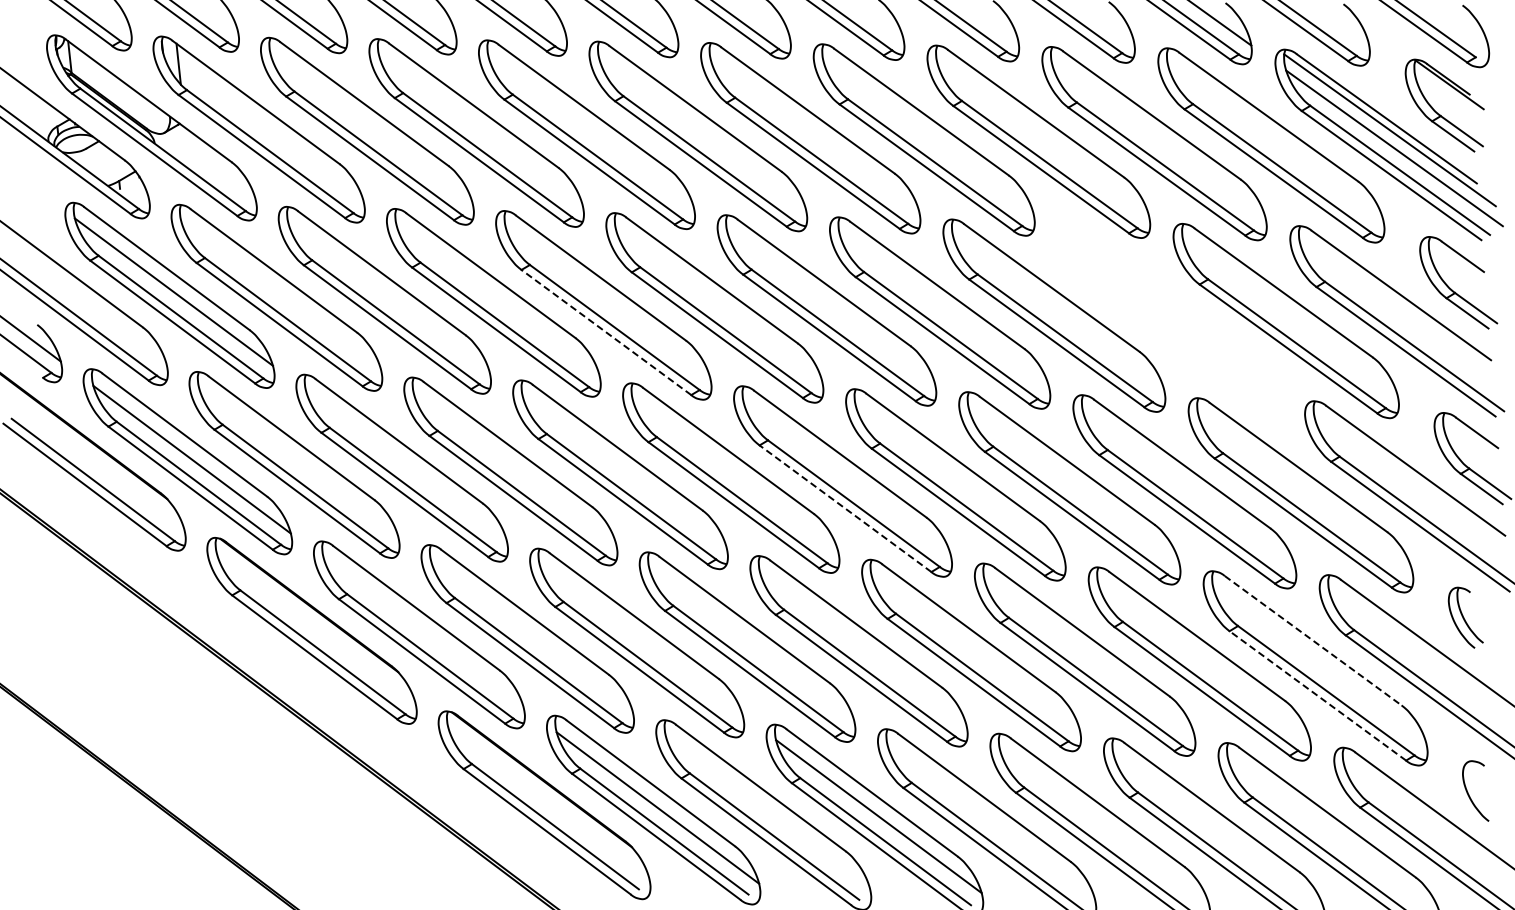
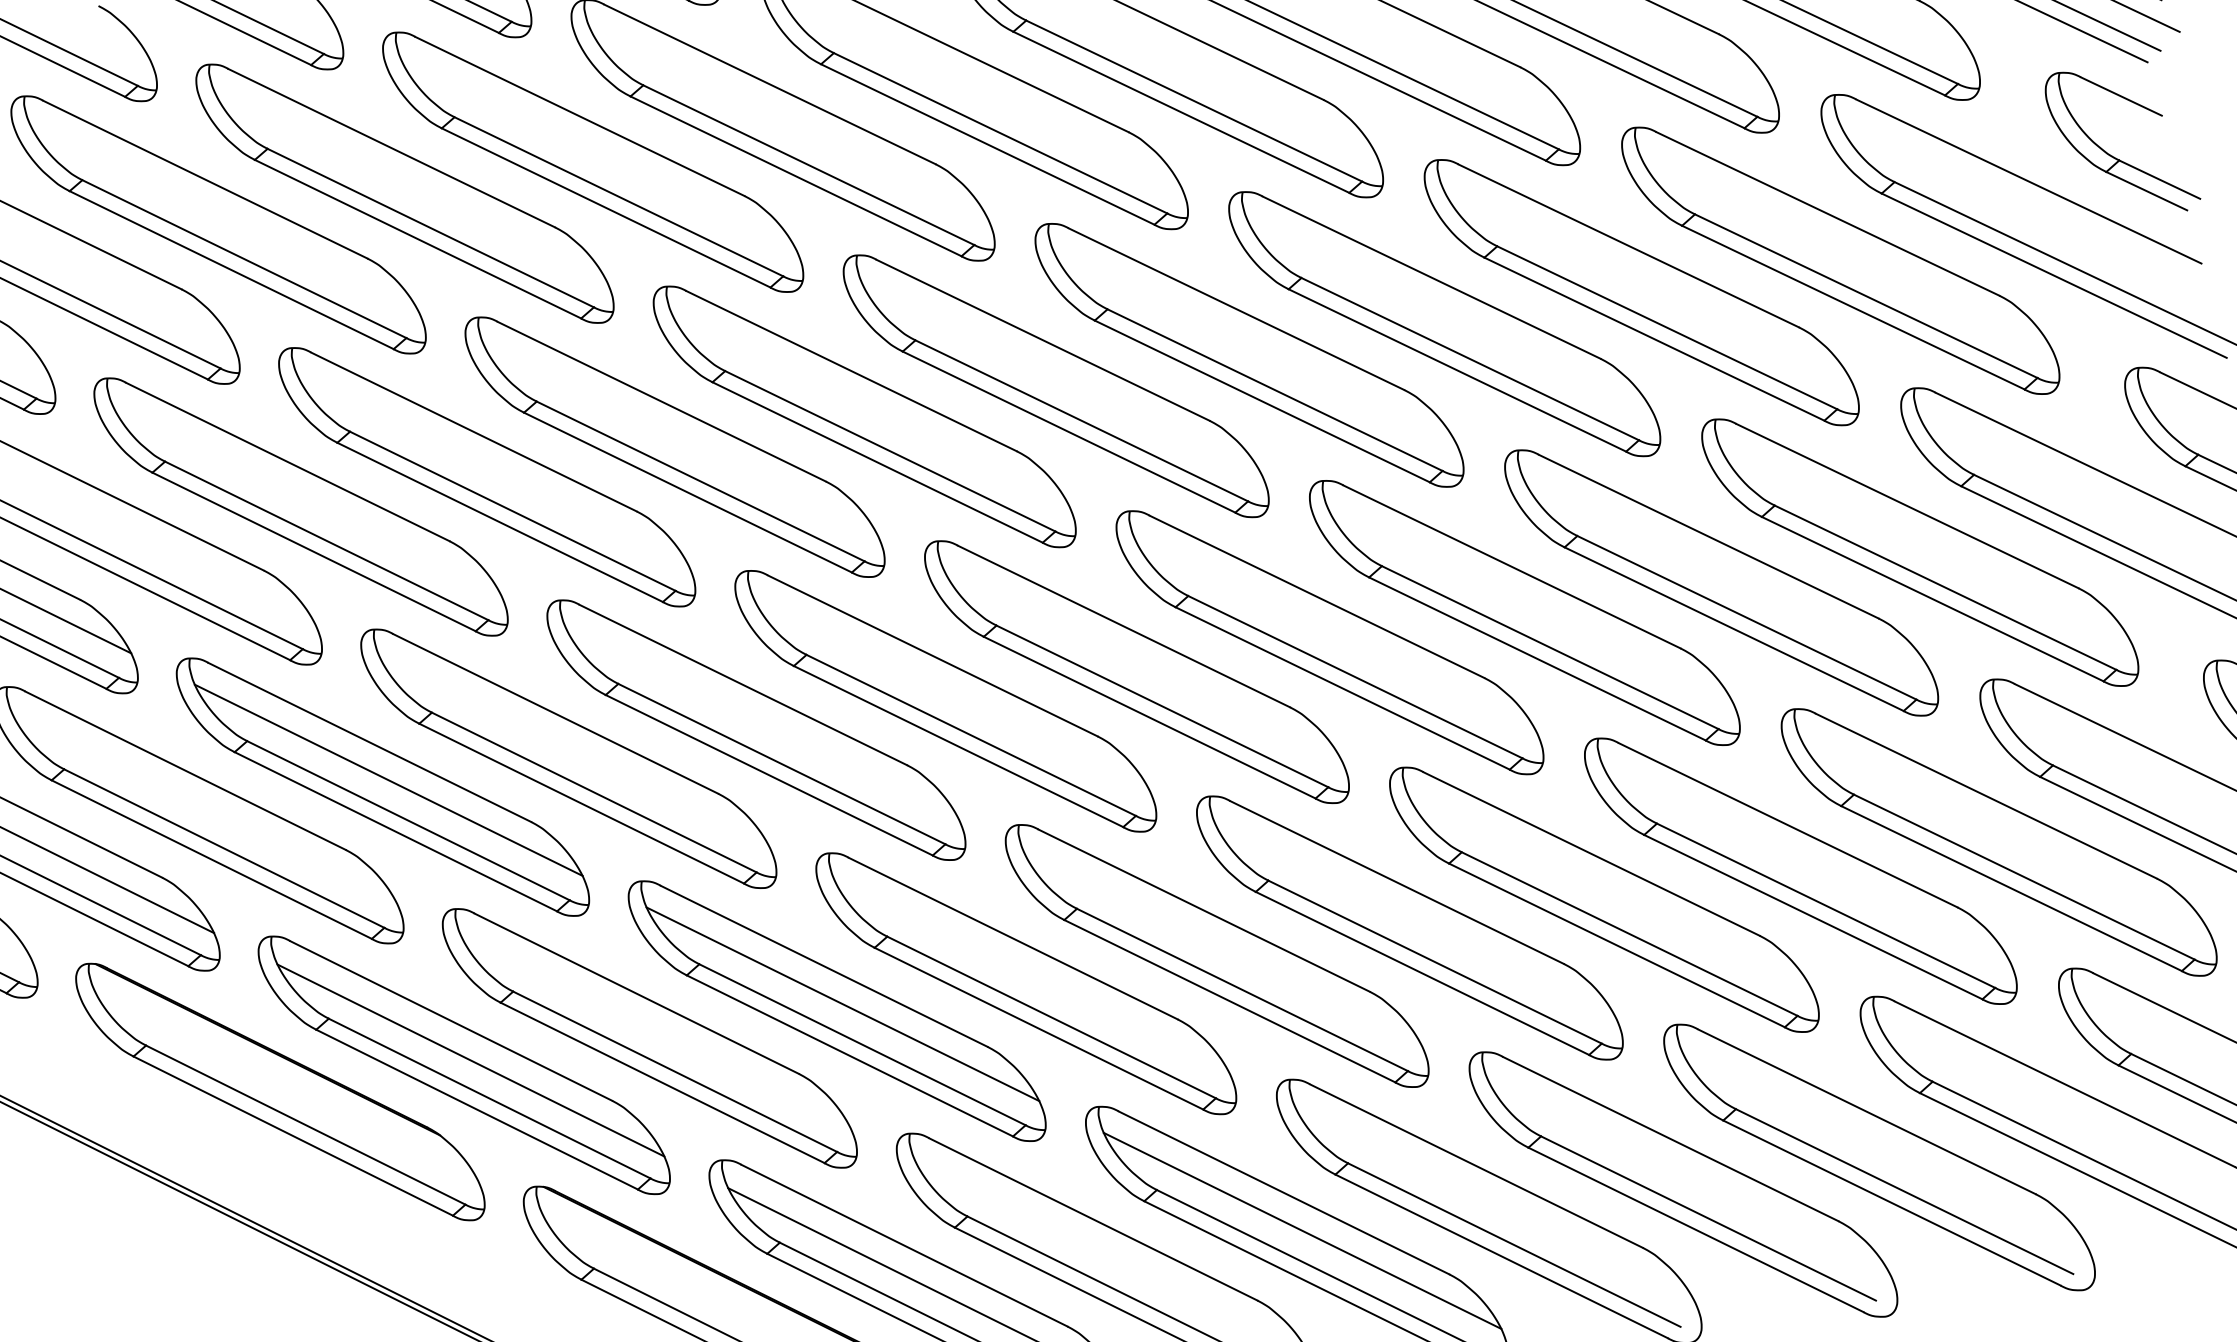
part: (1169, 317) -> (1641, 291), added
line: (606, 332) -> (688, 492), dashed -> solid
line: (405, 464) -> (387, 779), added
line: (845, 508) -> (1149, 717), dashed -> solid
line: (423, 632) -> (470, 1059), added
line: (640, 639) -> (841, 1004), added
line: (1313, 640) -> (1986, 795), dashed -> solid
line: (1317, 695) -> (2010, 888), dashed -> solid

